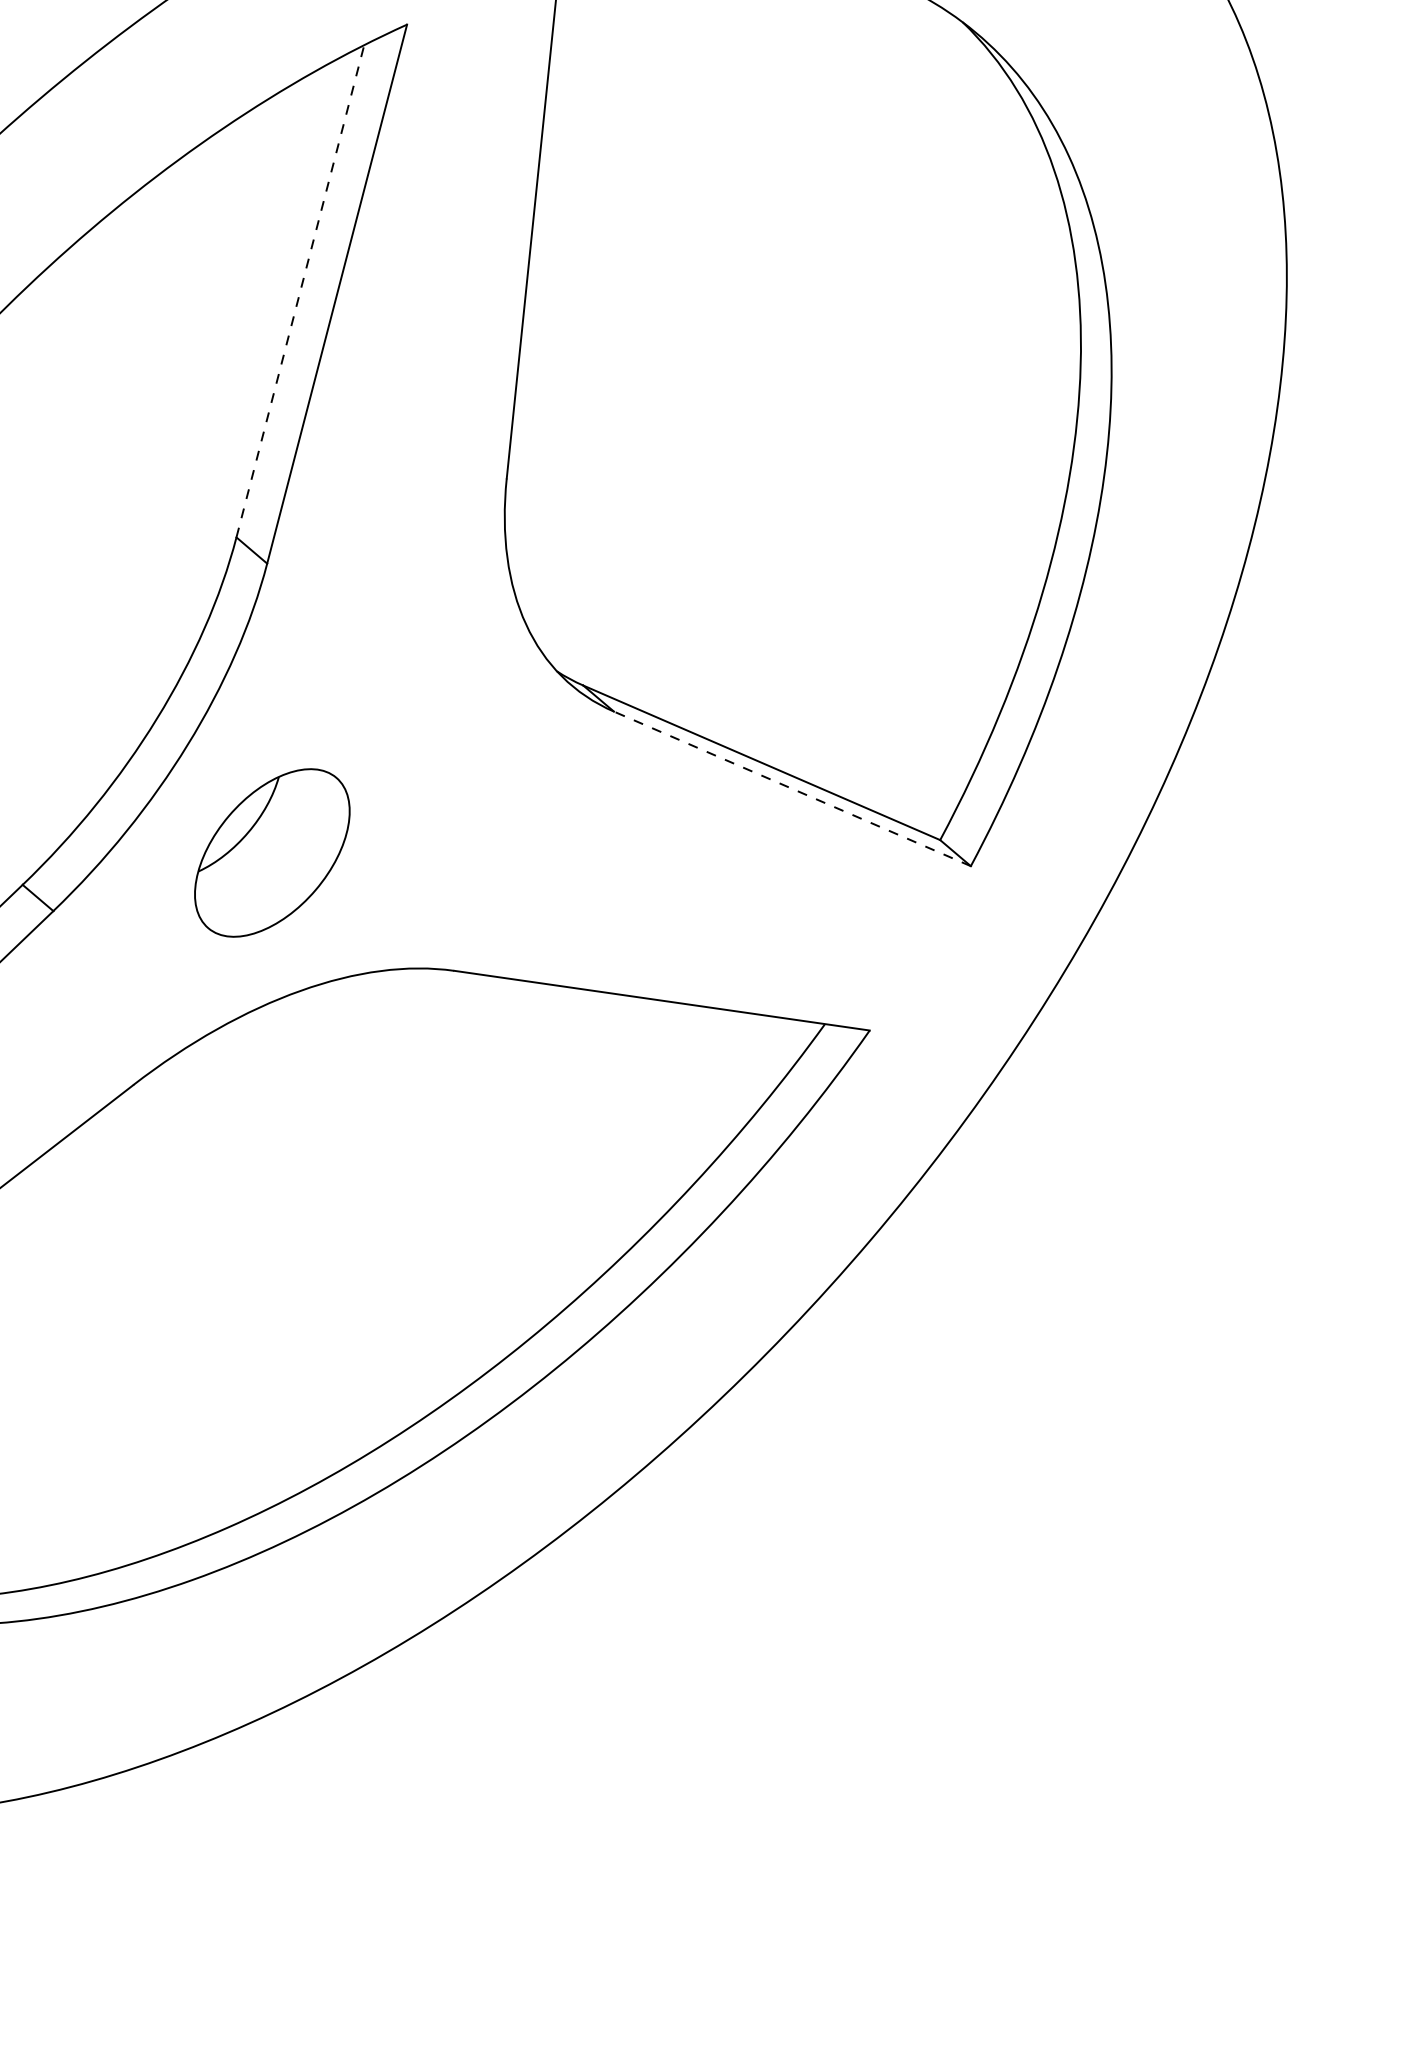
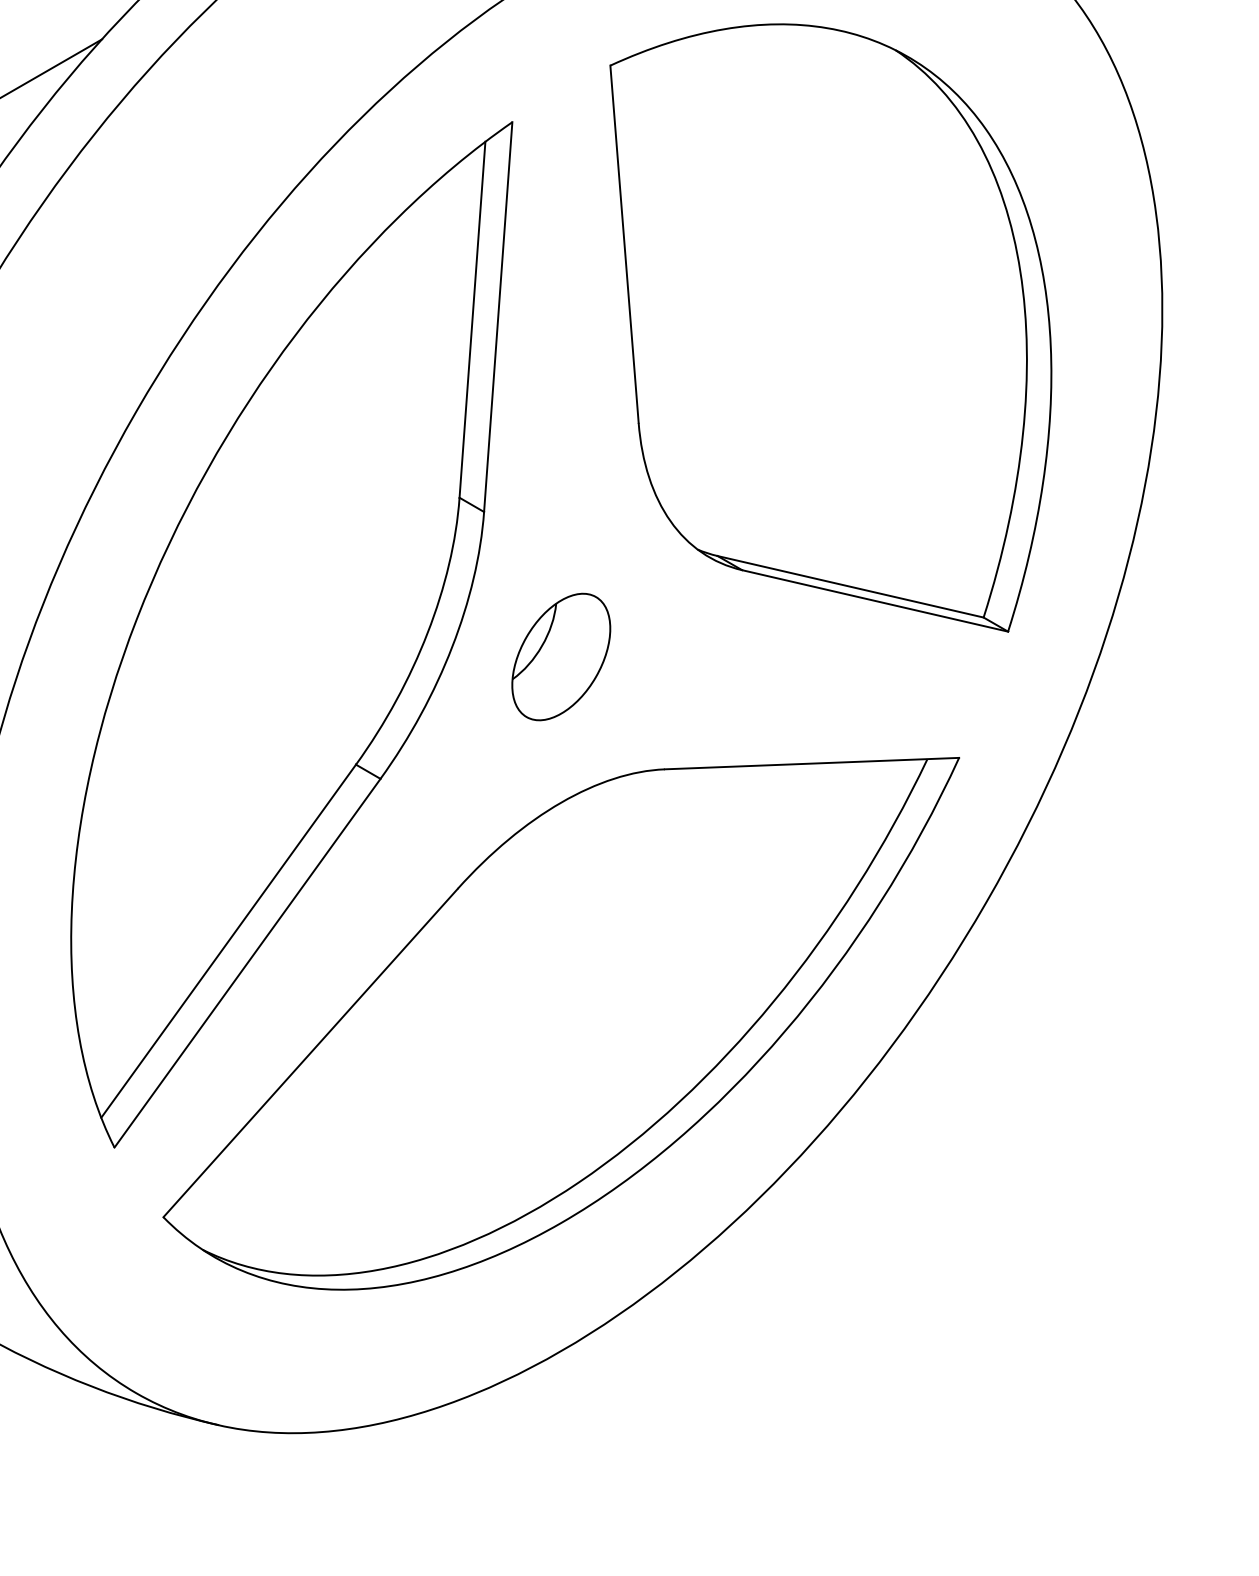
line: (300, 290) -> (472, 319), dashed -> solid
line: (791, 788) -> (874, 600), dashed -> solid
part: (272, 852) -> (561, 656), moved

